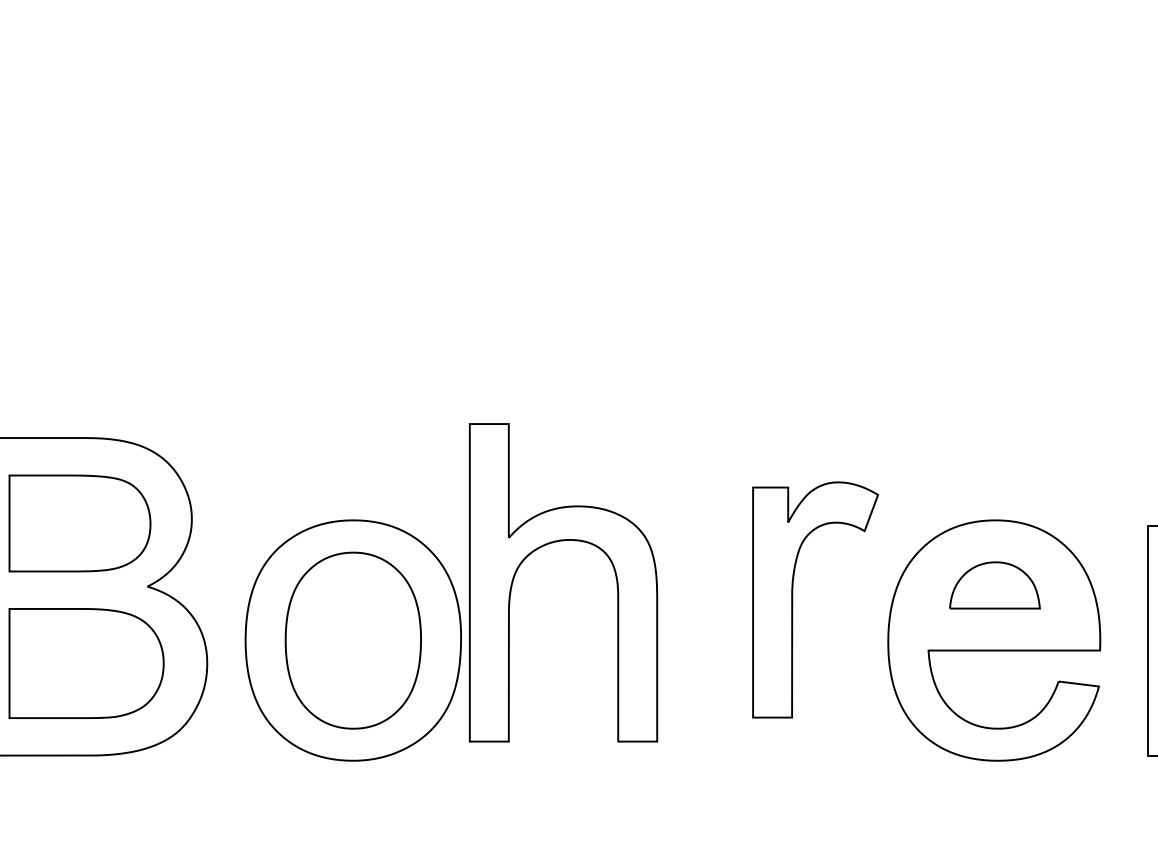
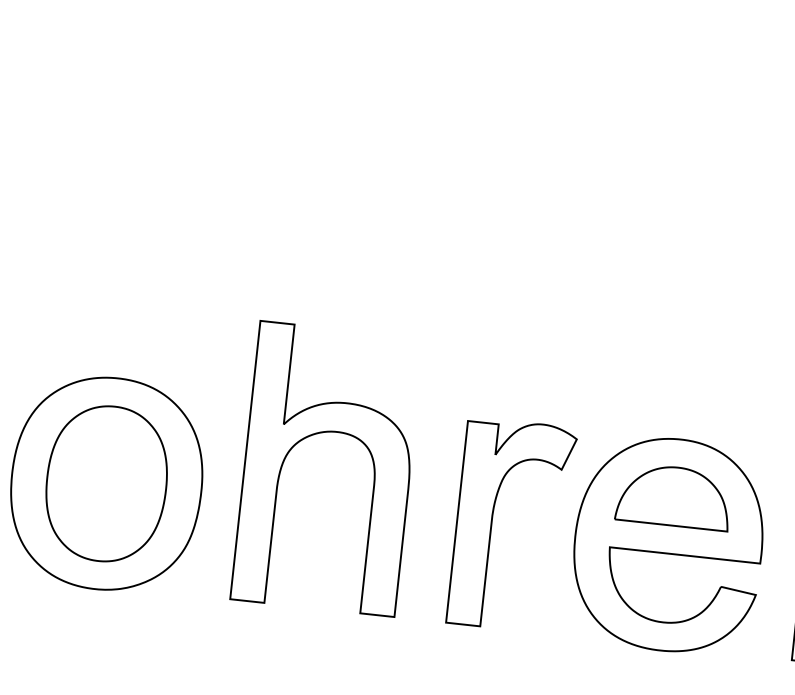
part: (549, 544) -> (318, 434), moved
part: (994, 585) -> (673, 496), size x1.43
part: (793, 599) -> (492, 522), moved

